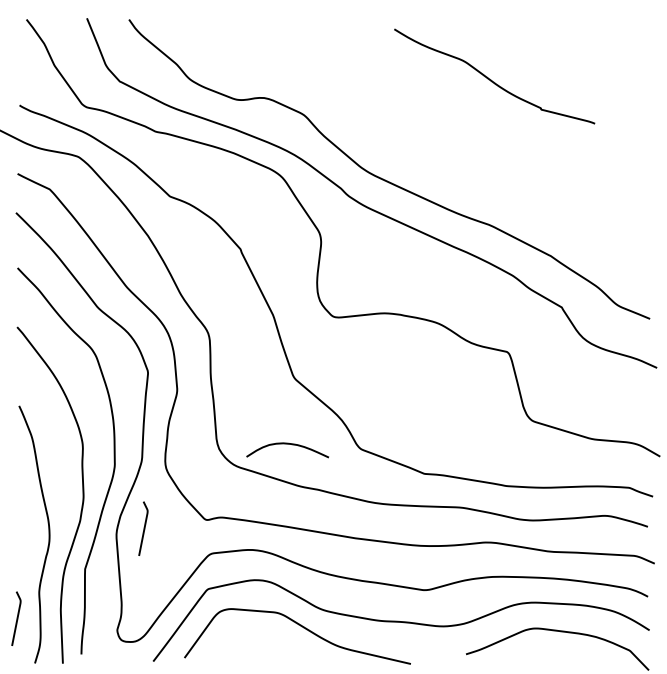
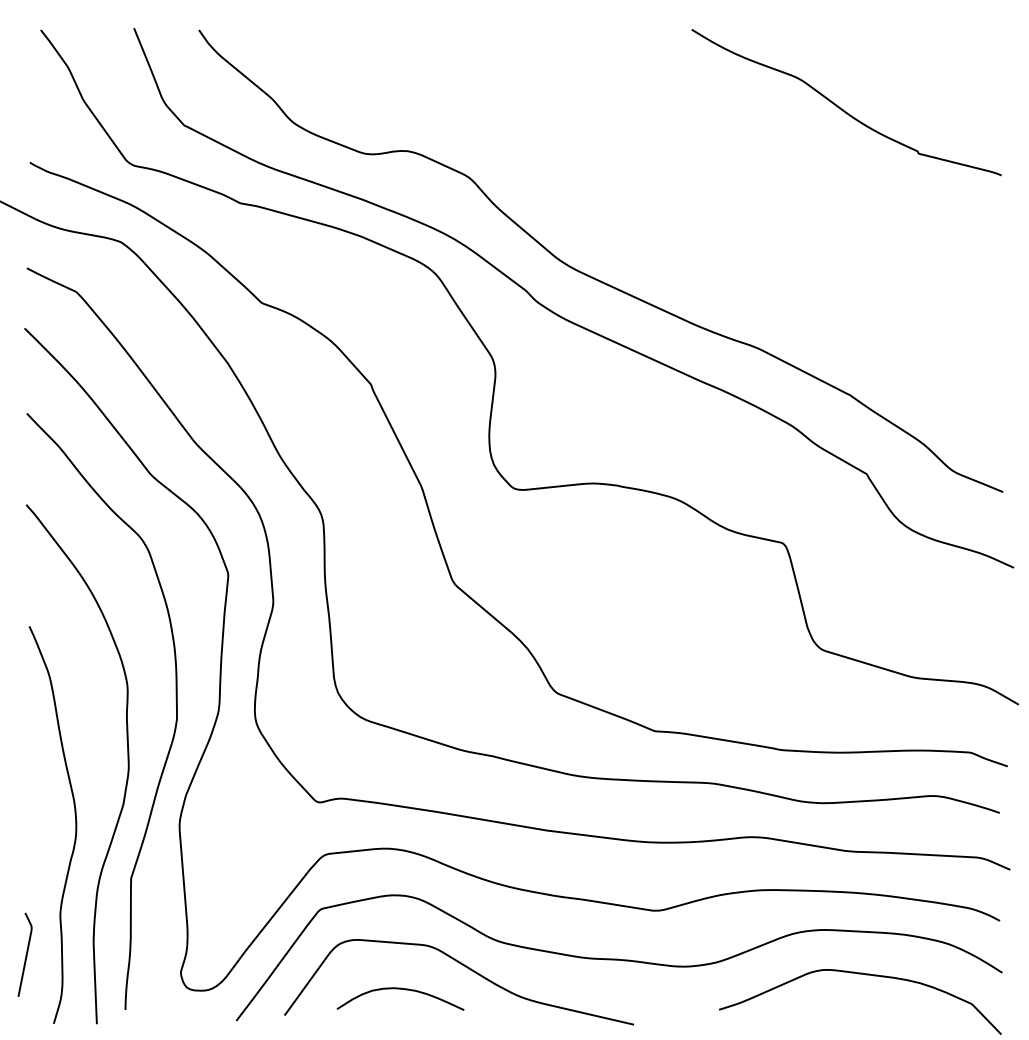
curve: (491, 79) -> (841, 107), moved
curve: (287, 444) -> (400, 989), moved
curve: (143, 528) -> (221, 815), removed

